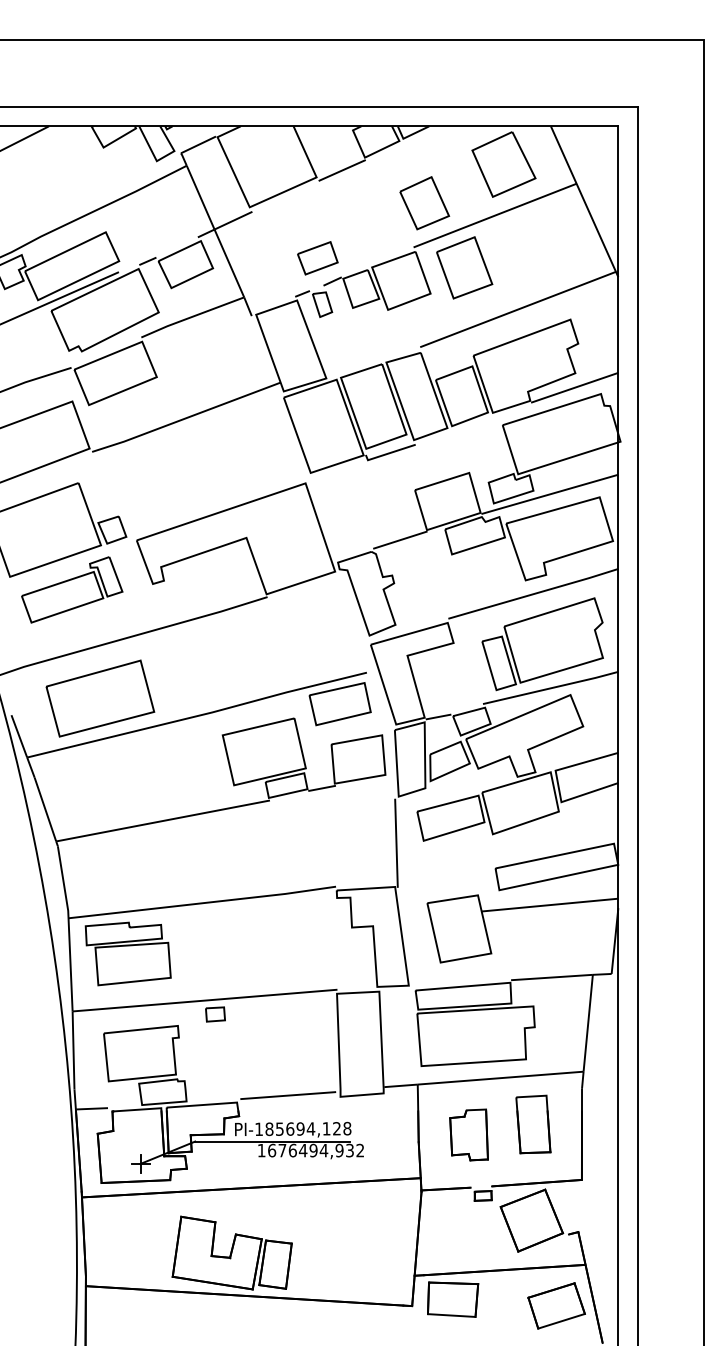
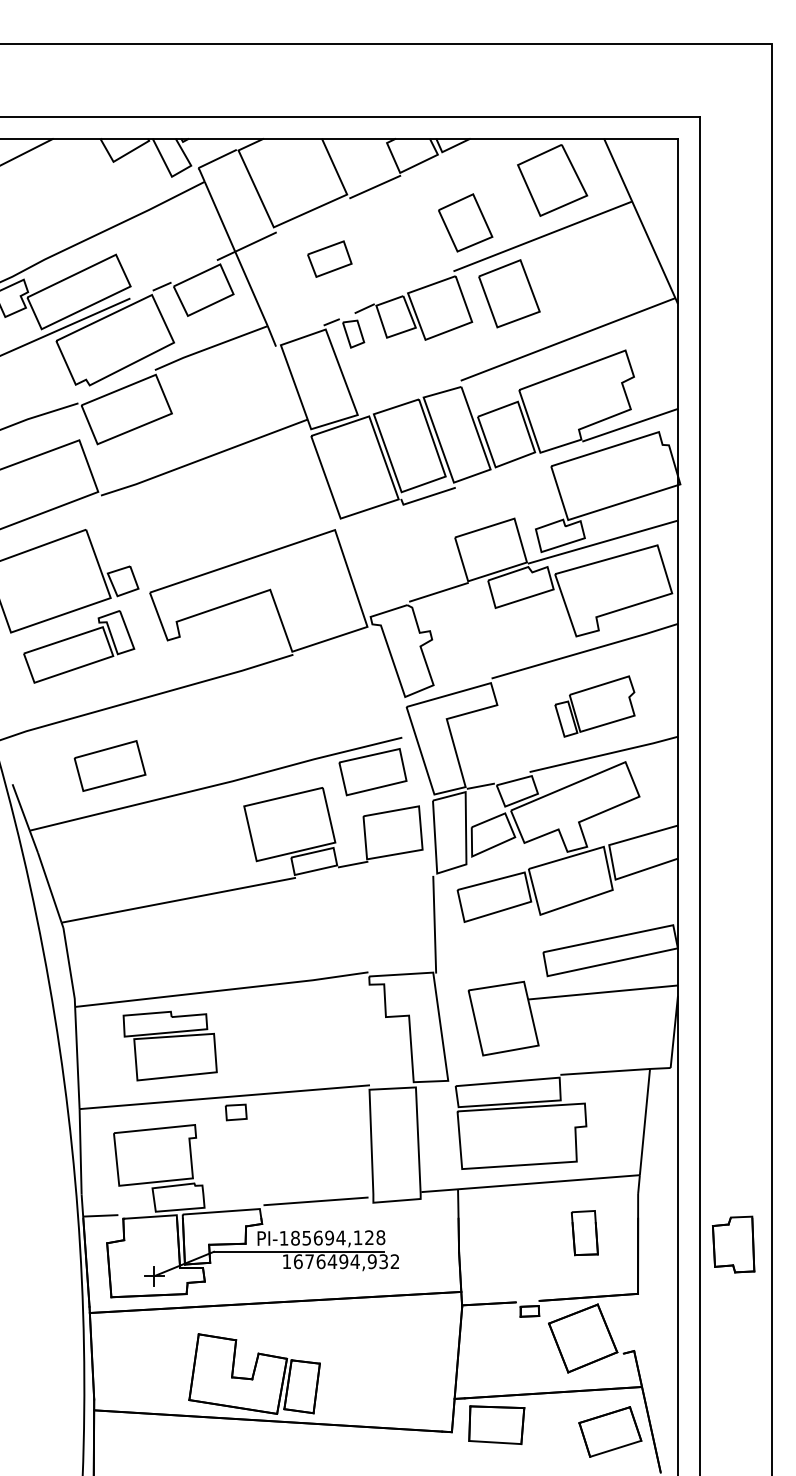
part: (317, 258) -> (329, 259), moved
part: (542, 644) -> (594, 706), size x0.6
part: (100, 698) -> (110, 765), size x0.6
part: (127, 953) -> (169, 1045), moved
part: (533, 1124) -> (584, 1233), size x0.7
part: (468, 1134) -> (732, 1244), moved

